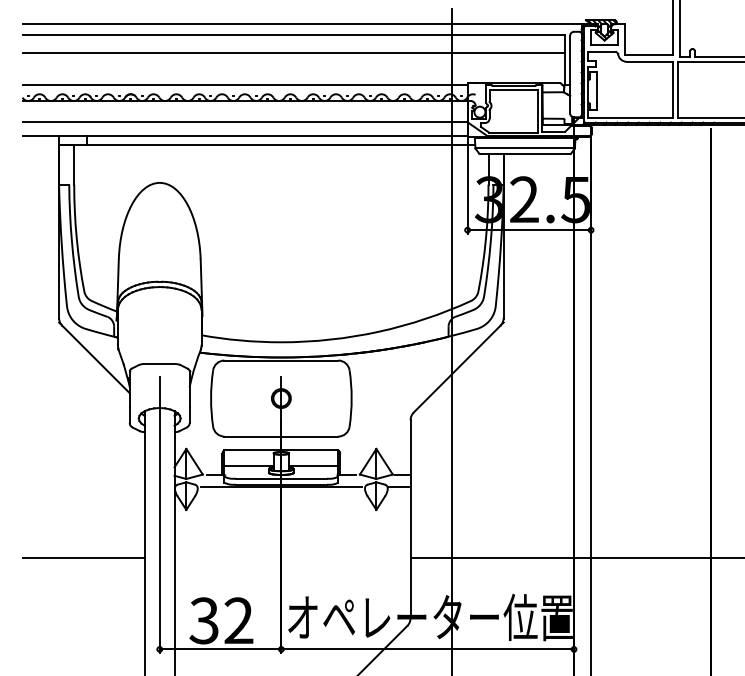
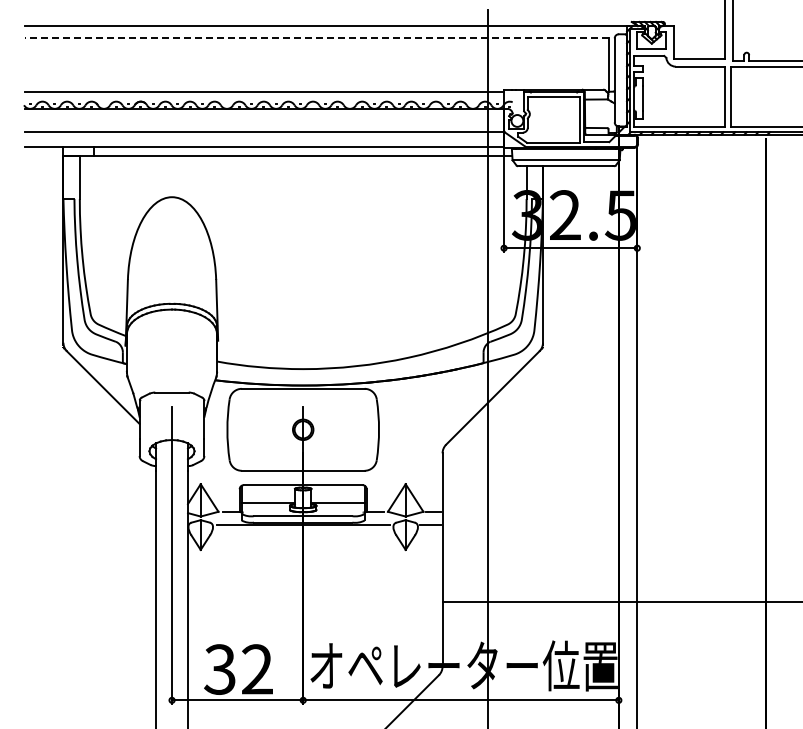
line: (293, 34) -> (316, 37), solid -> dashed
line: (293, 52) -> (316, 56), removed
line: (84, 557) -> (90, 601), removed

